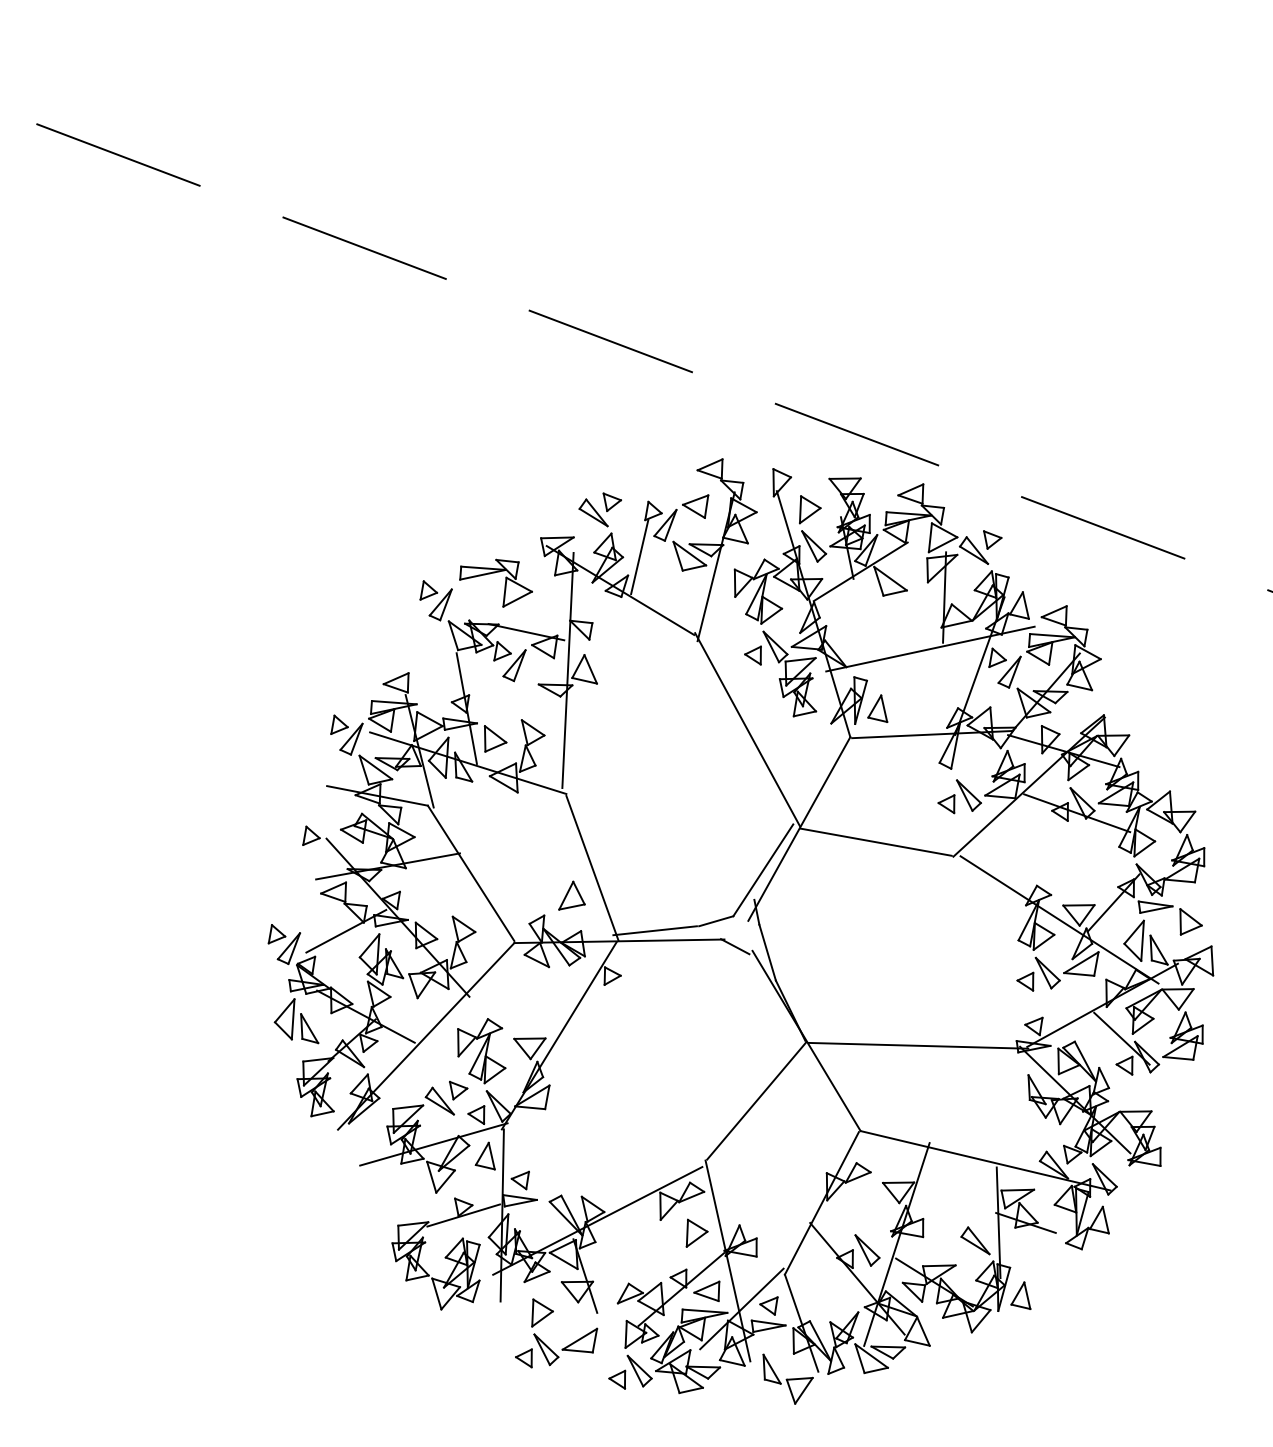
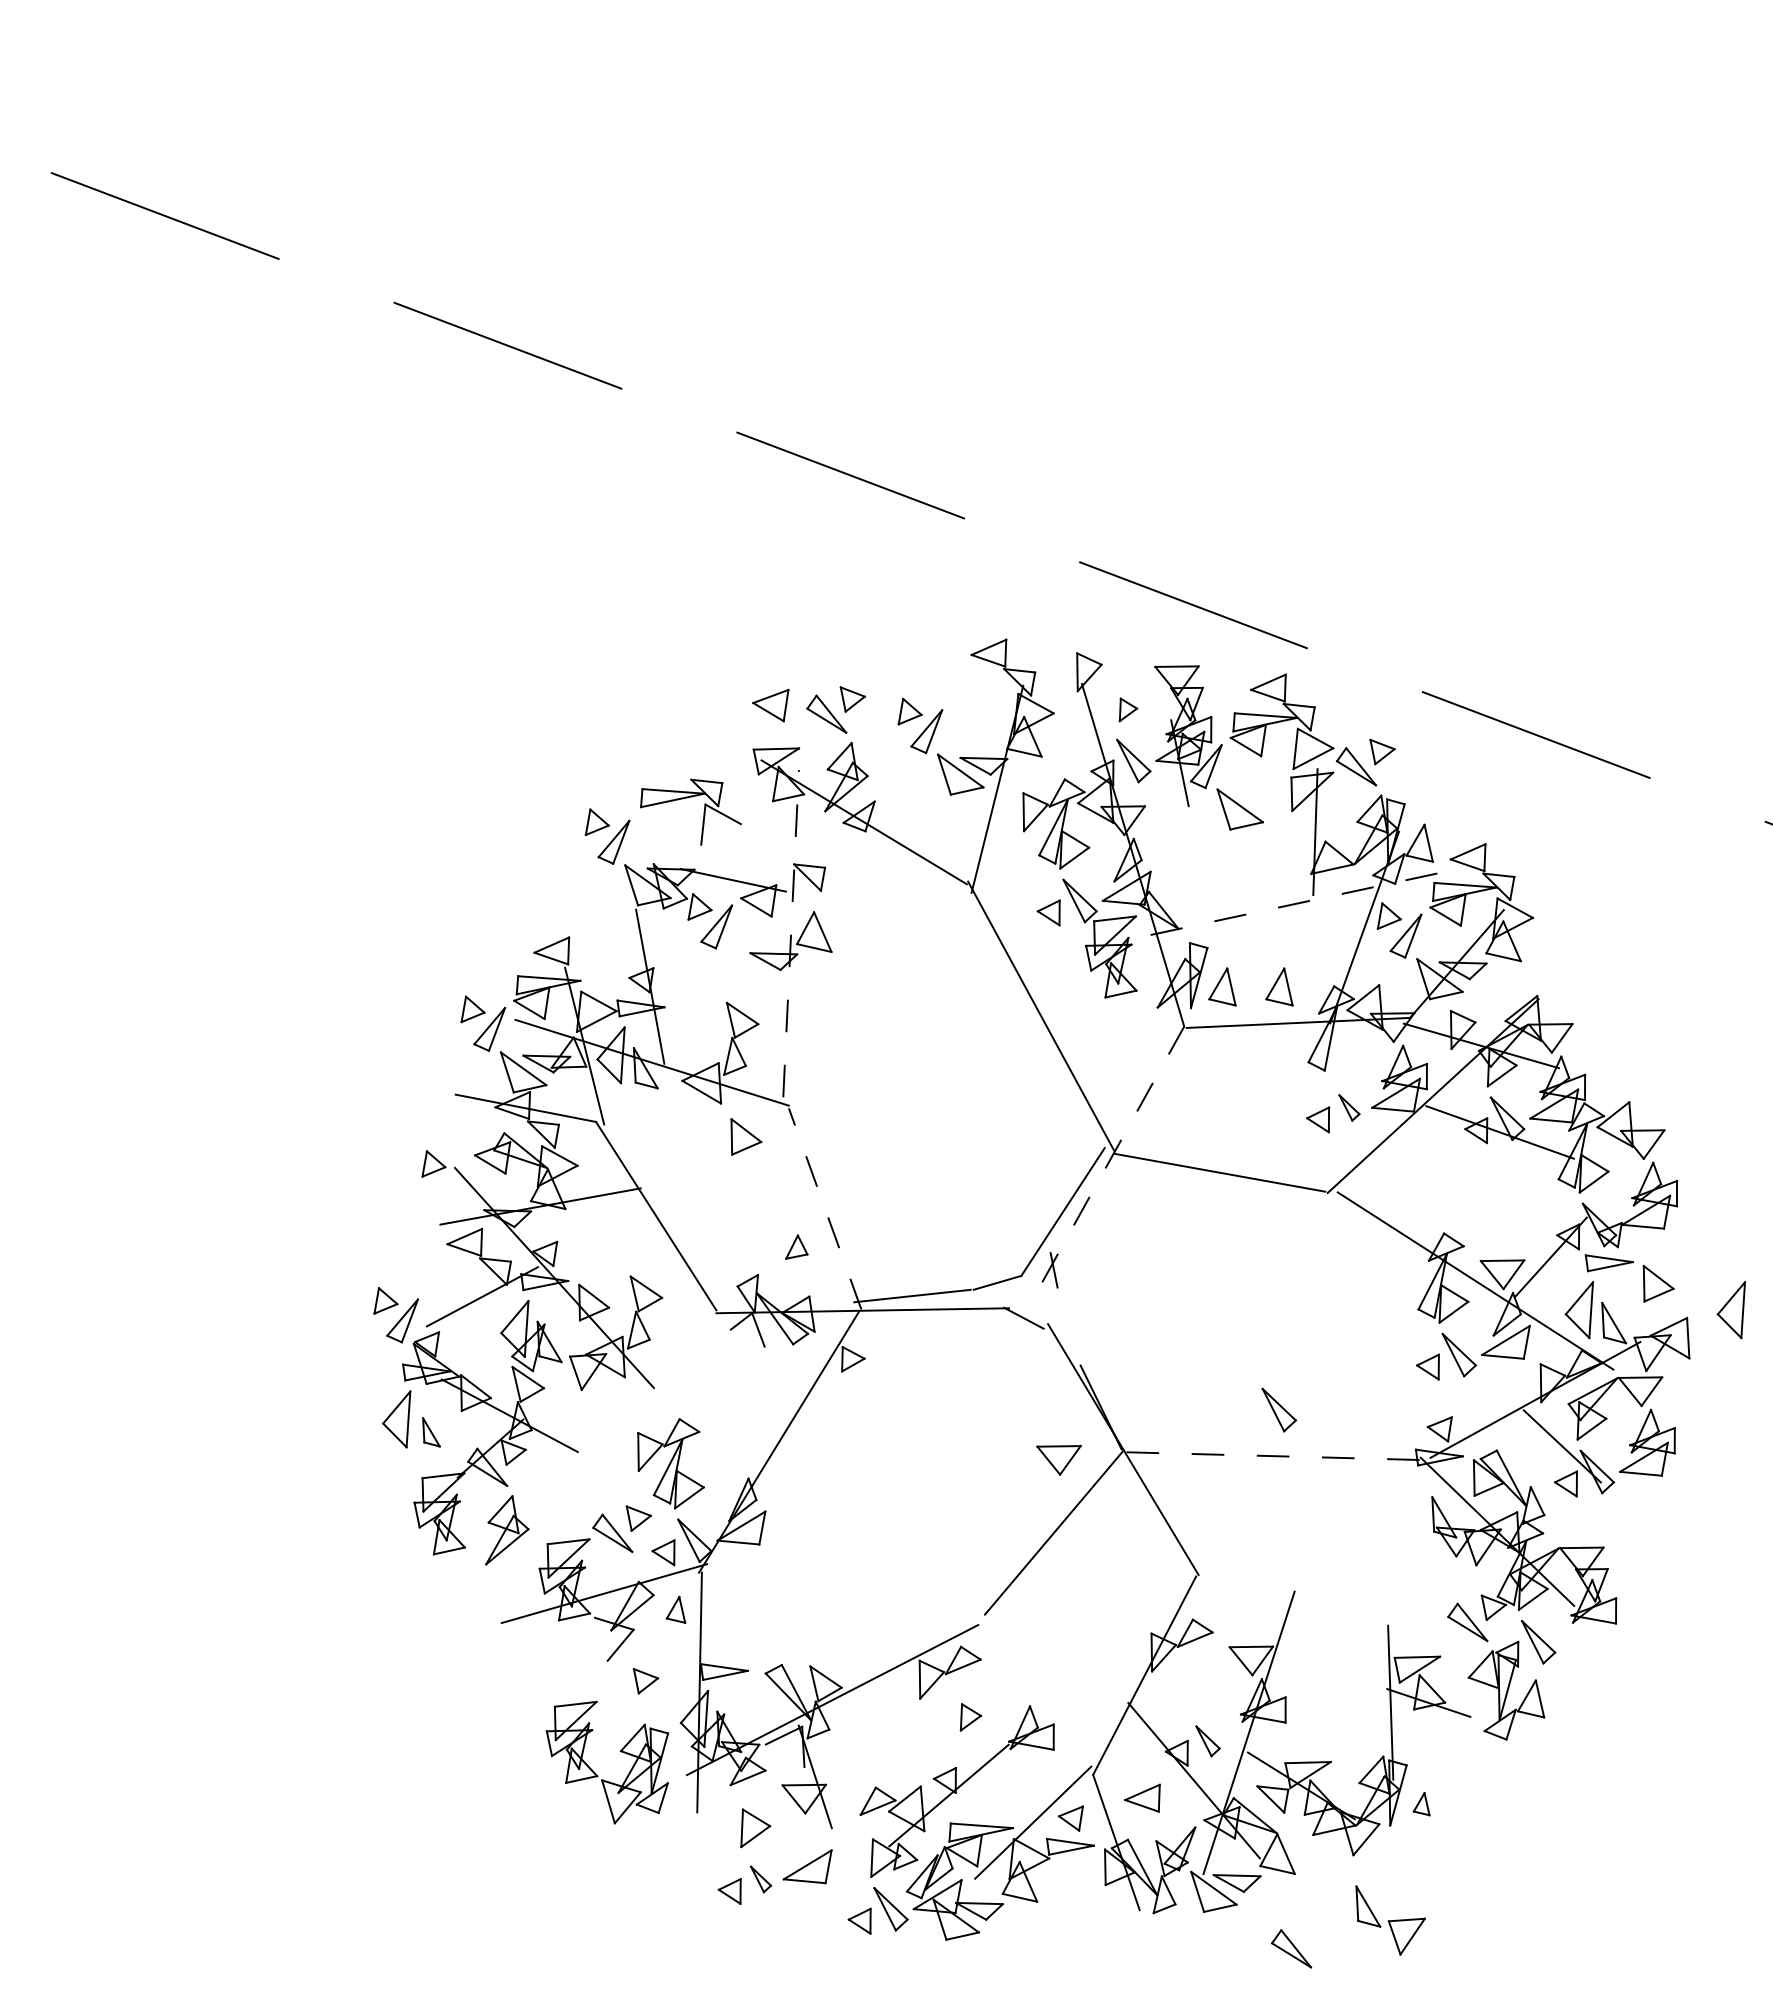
part: (695, 506) -> (770, 705), moved
part: (810, 509) -> (1128, 709), size x0.6
line: (639, 556) -> (890, 775), removed
line: (860, 571) -> (1198, 796), removed
line: (517, 599) -> (720, 834), removed
line: (930, 648) -> (1296, 903), solid -> dashed
line: (568, 670) -> (791, 933), solid -> dashed
part: (918, 708) -> (1279, 986), added
part: (495, 738) -> (746, 1136), moved
part: (969, 795) -> (1349, 1107), size x0.6
line: (799, 829) -> (1113, 1154), solid -> dashed
line: (592, 867) -> (825, 1208), solid -> dashed
part: (571, 895) -> (796, 1246), size x0.6
part: (1243, 941) -> (1731, 1310), added
line: (767, 952) -> (1068, 1326), removed
line: (536, 960) -> (747, 1337), removed
part: (918, 1012) -> (1278, 1409), added
part: (309, 1028) -> (431, 1432), size x0.7
line: (426, 1036) -> (593, 1443), removed
line: (918, 1045) -> (1279, 1456), solid -> dashed
part: (529, 1048) -> (1058, 1460), moved
part: (484, 1155) -> (675, 1609), size x0.7
line: (985, 1160) -> (1372, 1616), removed
line: (431, 1176) -> (601, 1638), removed
part: (520, 1180) -> (724, 1643), removed
line: (463, 1215) -> (645, 1692), removed
part: (696, 1233) -> (970, 1717), size x0.7
part: (975, 1240) -> (1291, 1948), moved
part: (867, 1250) -> (1207, 1741), size x0.7
line: (563, 1260) -> (784, 1755), removed
line: (727, 1260) -> (1013, 1755), removed
part: (706, 1290) -> (1142, 1797), moved
part: (1020, 1295) -> (1421, 1803), size x0.6
part: (546, 1349) -> (760, 1879), size x0.6
part: (788, 1379) -> (1390, 1920), moved

